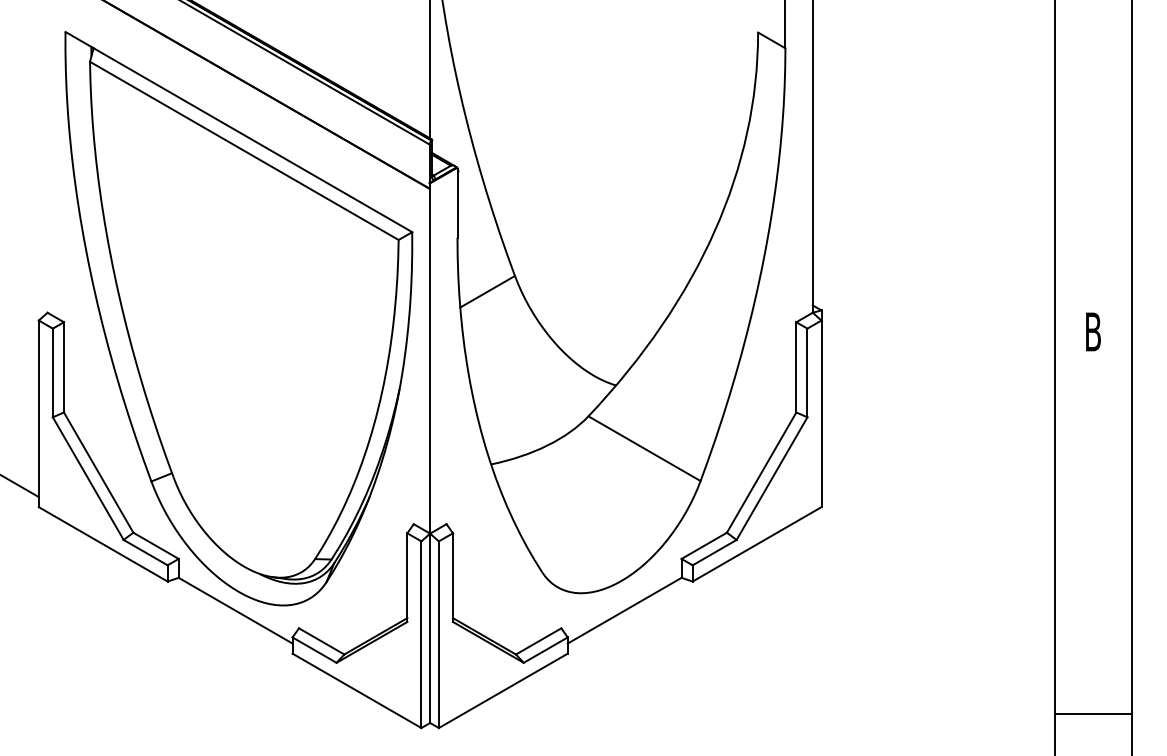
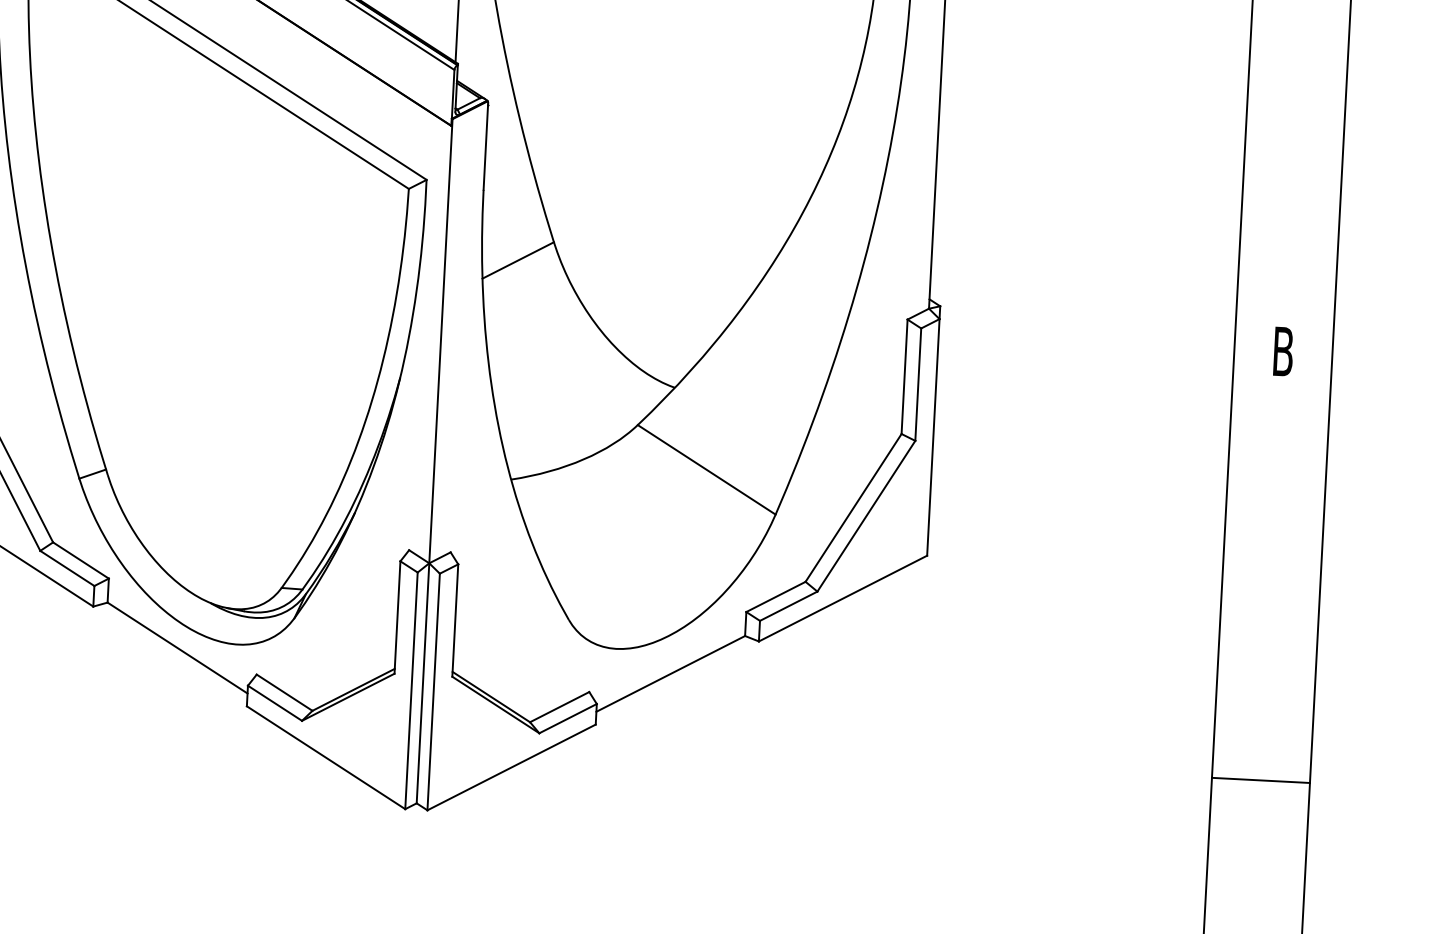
line: (1092, 714) -> (1259, 780), moved

